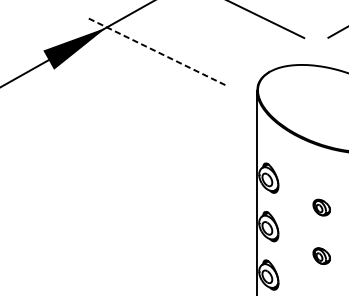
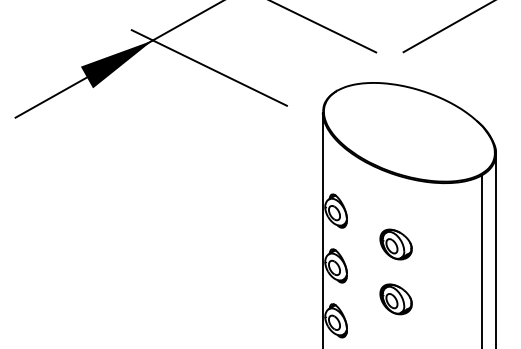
line: (156, 51) -> (208, 67), dashed -> solid
part: (321, 207) -> (395, 244), size x1.67
part: (321, 256) -> (395, 299), size x1.67

